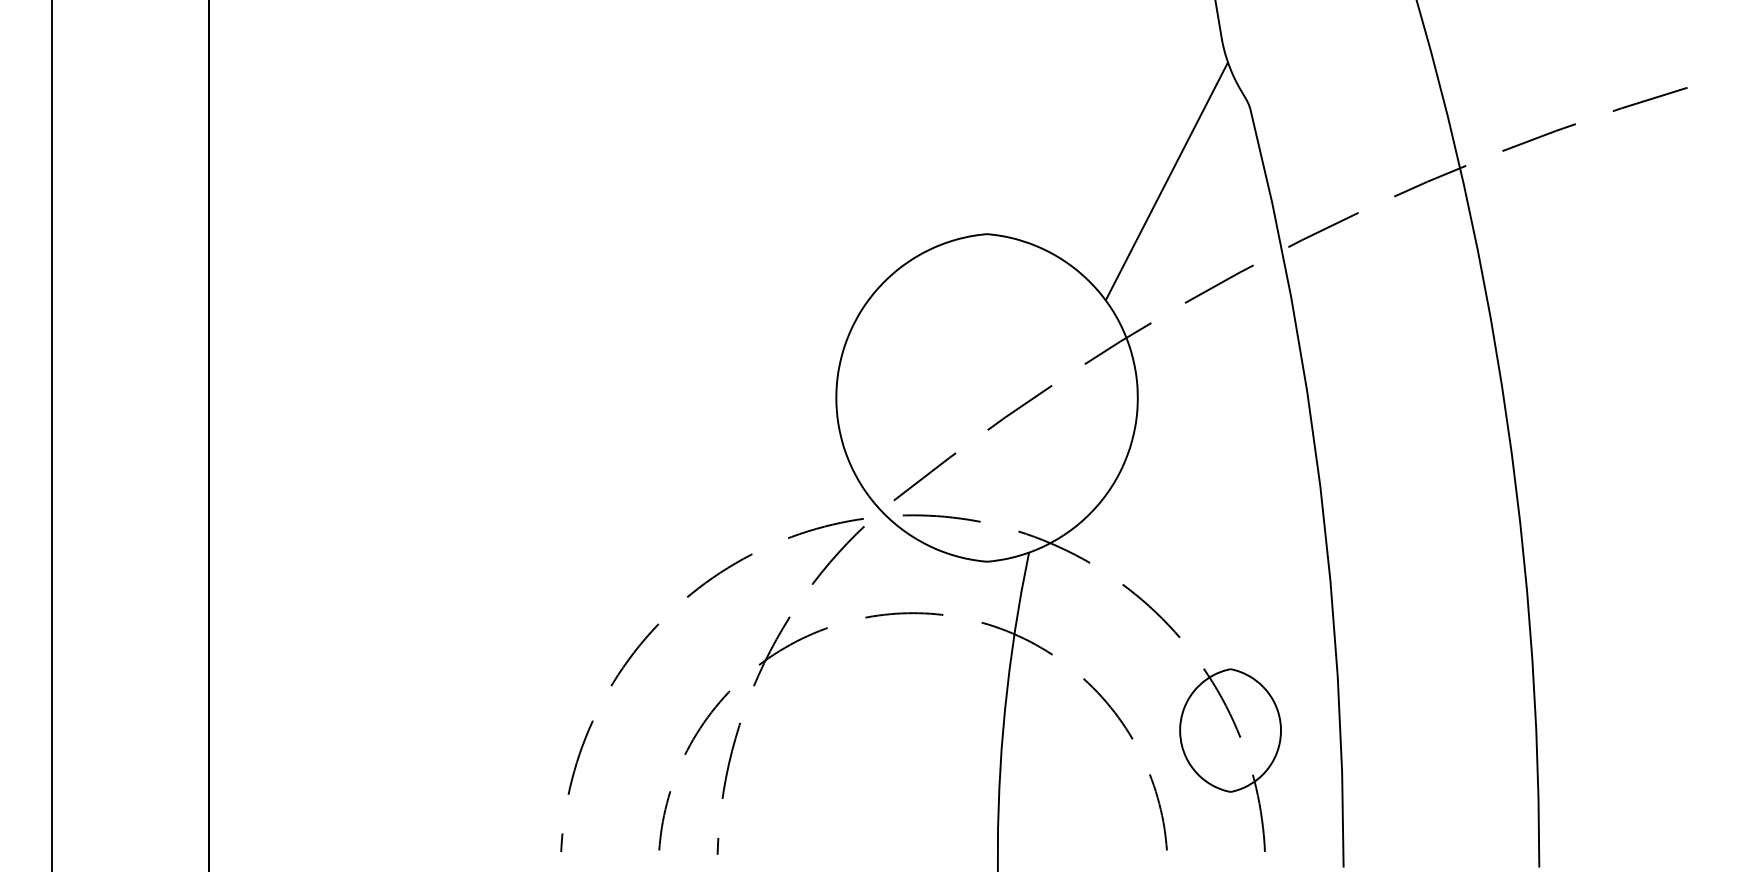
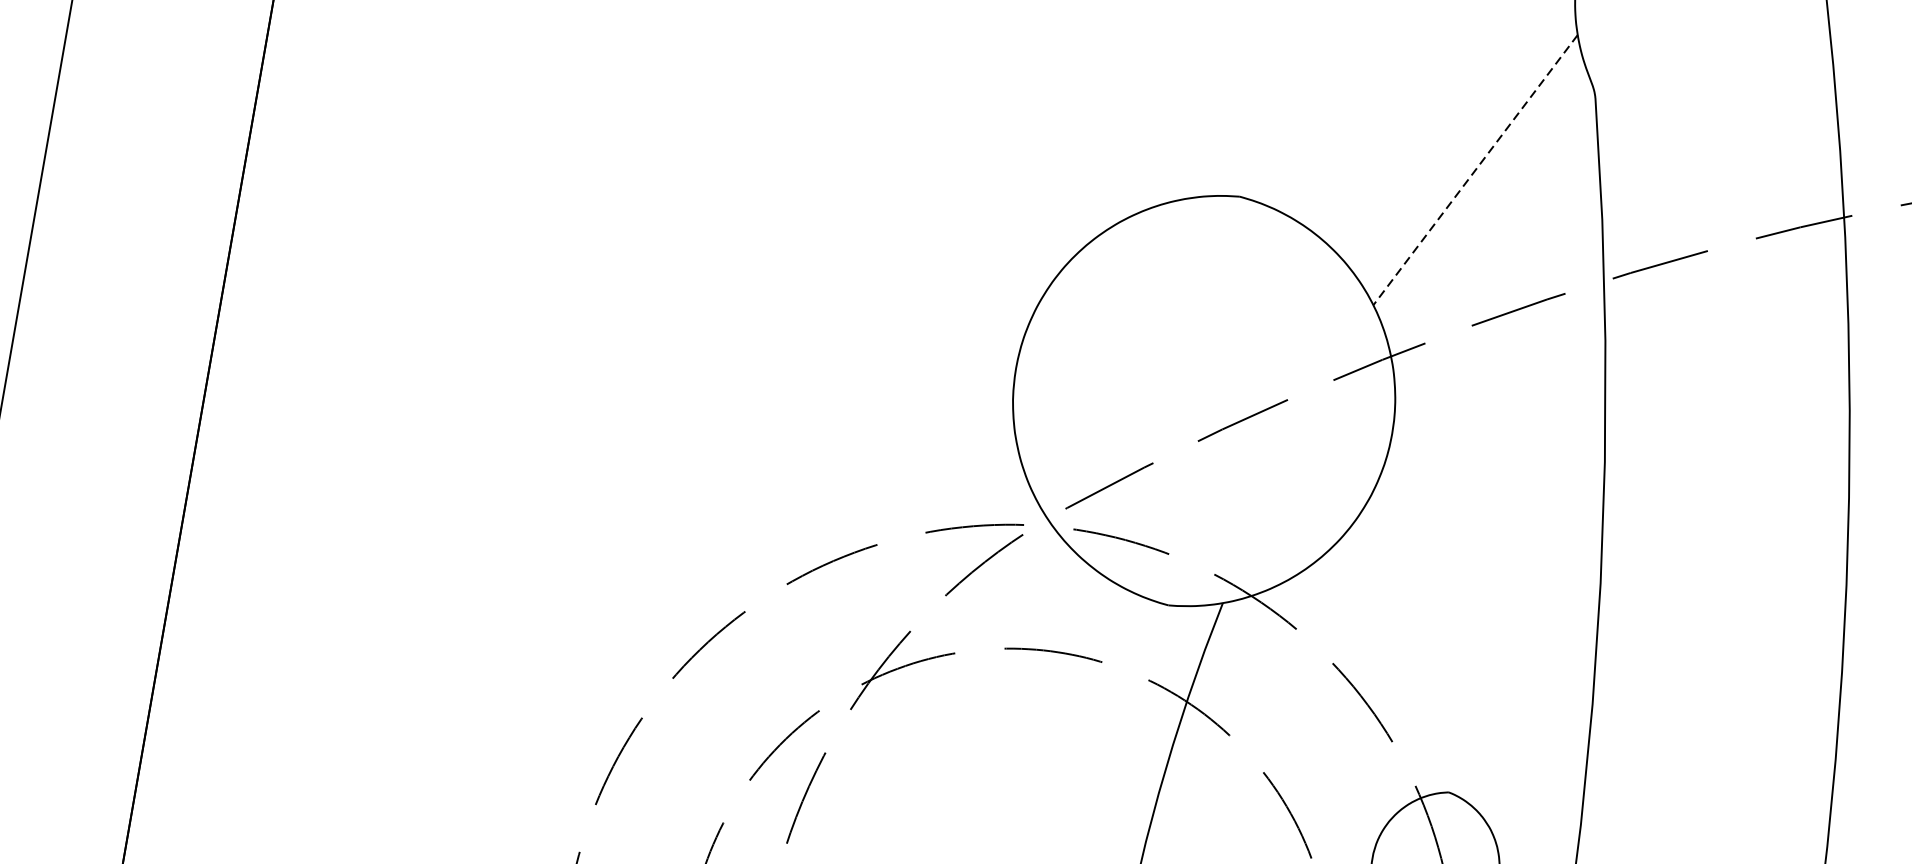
line: (1166, 181) -> (1475, 170), solid -> dashed

